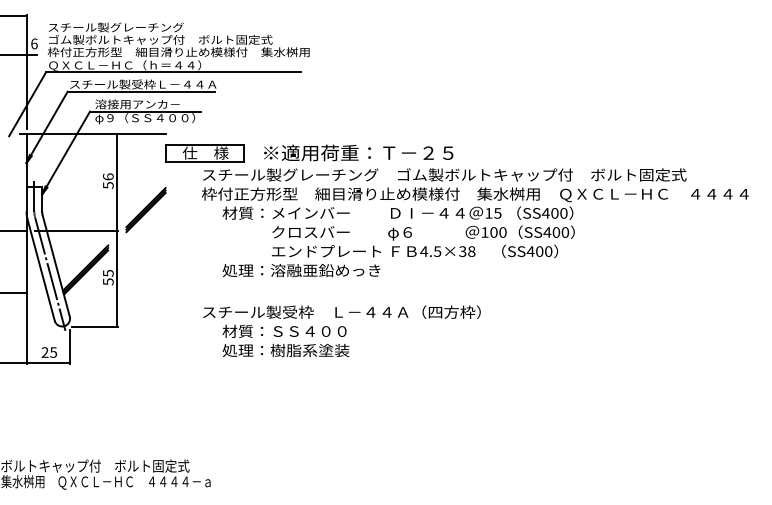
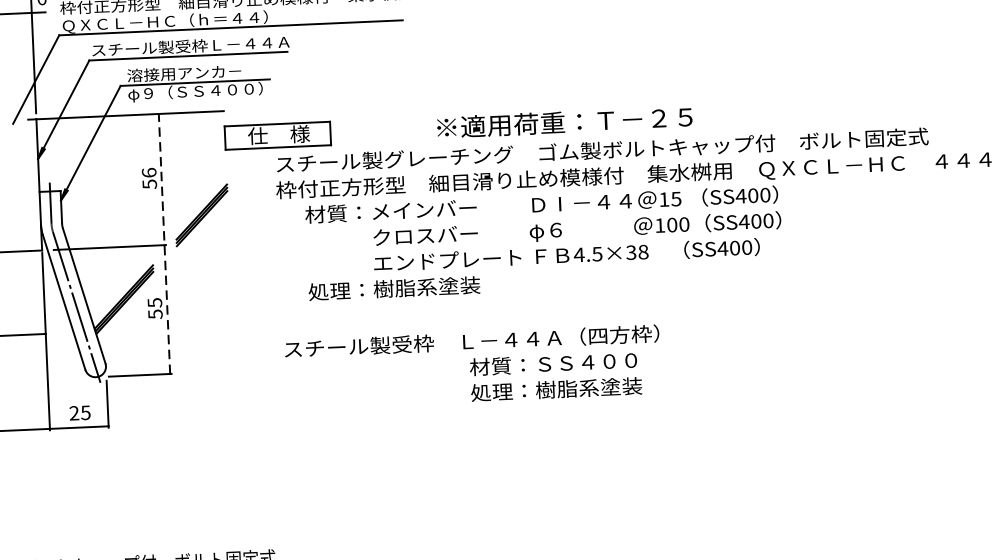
text: (358, 152) -> (564, 121), moved
line: (117, 229) -> (164, 243), solid -> dashed
text: (325, 270) -> (447, 286), 処理：溶融亜鉛めっき -> 処理：樹脂系塗装
text: (285, 340) -> (555, 376), moved

